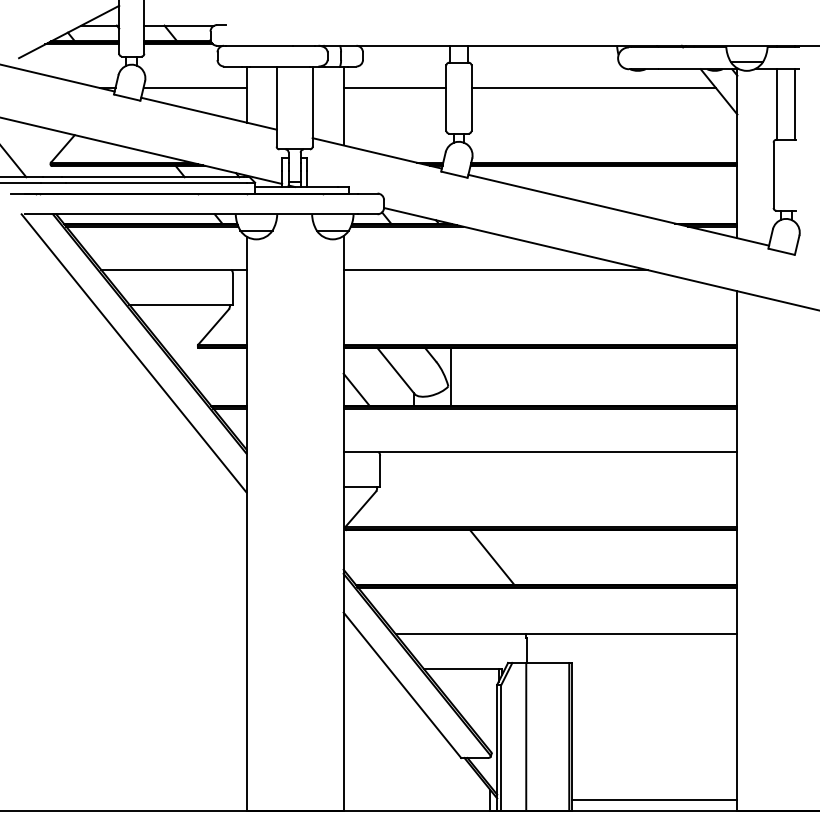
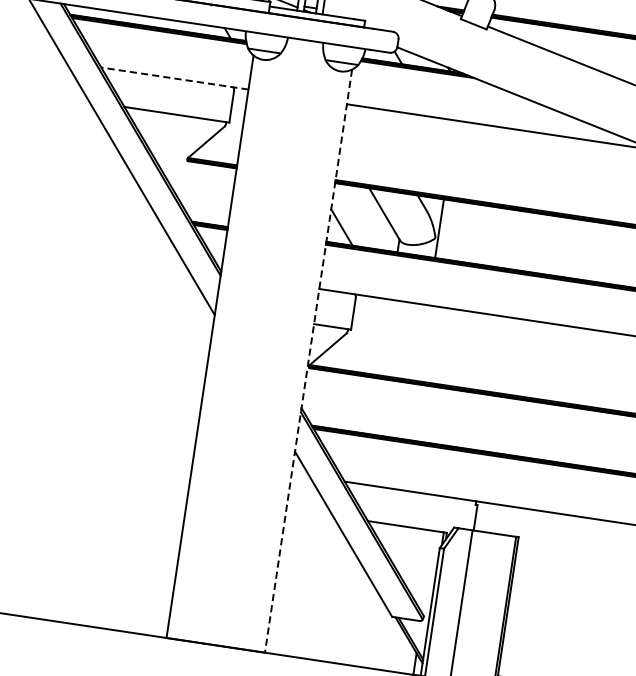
line: (174, 270) -> (175, 78), solid -> dashed
line: (343, 523) -> (308, 361), solid -> dashed
line: (492, 557) -> (454, 418), removed

